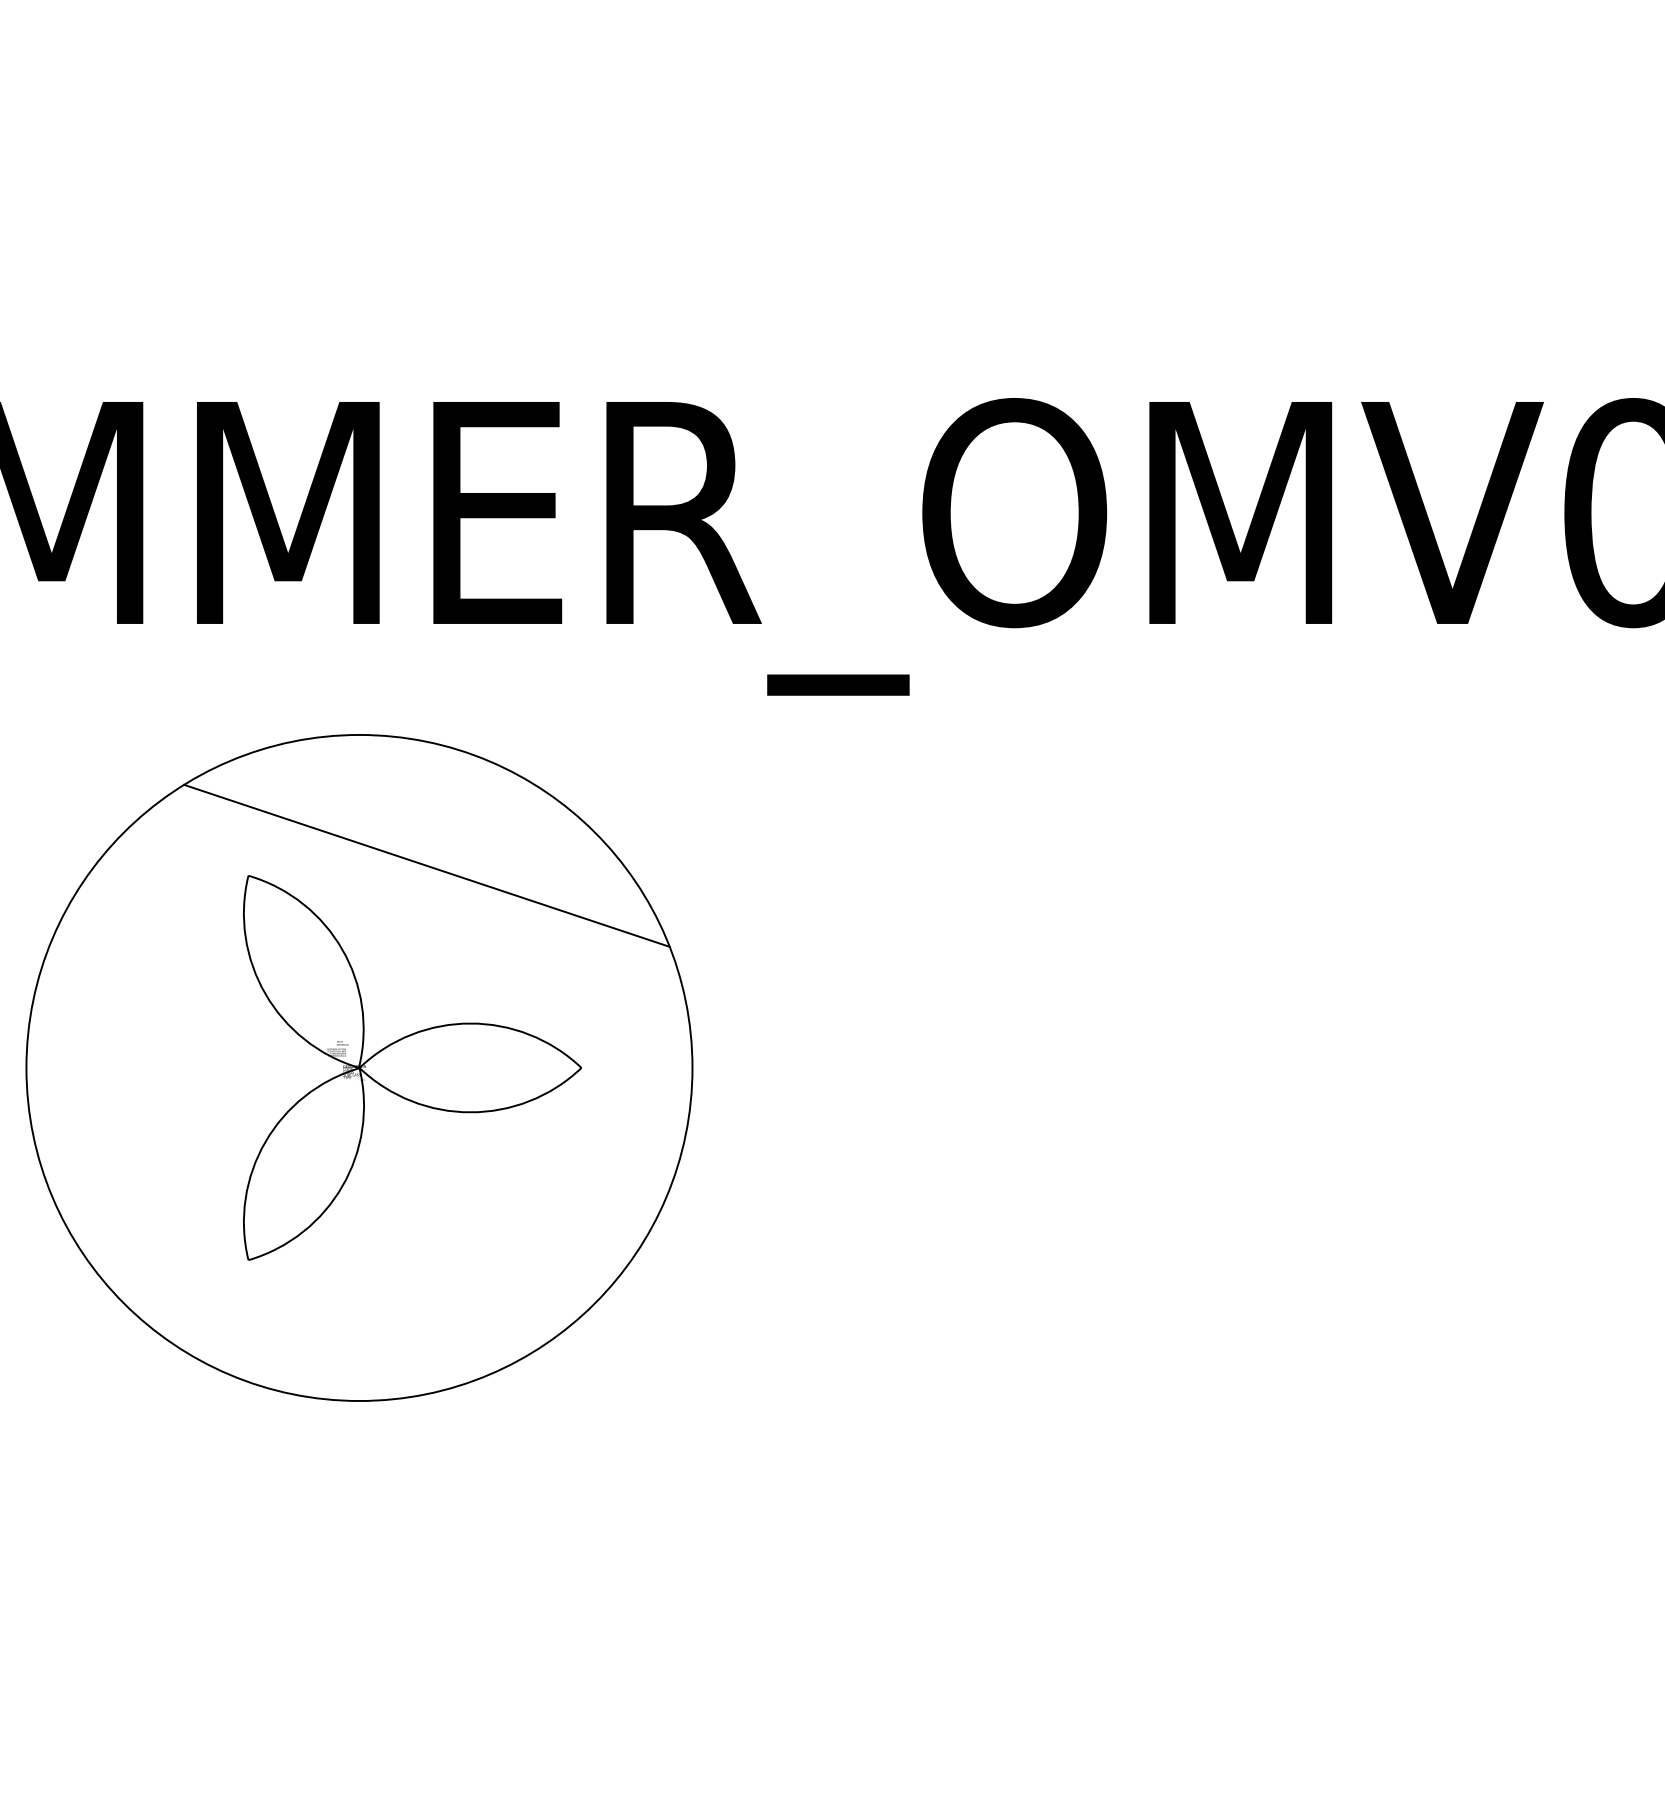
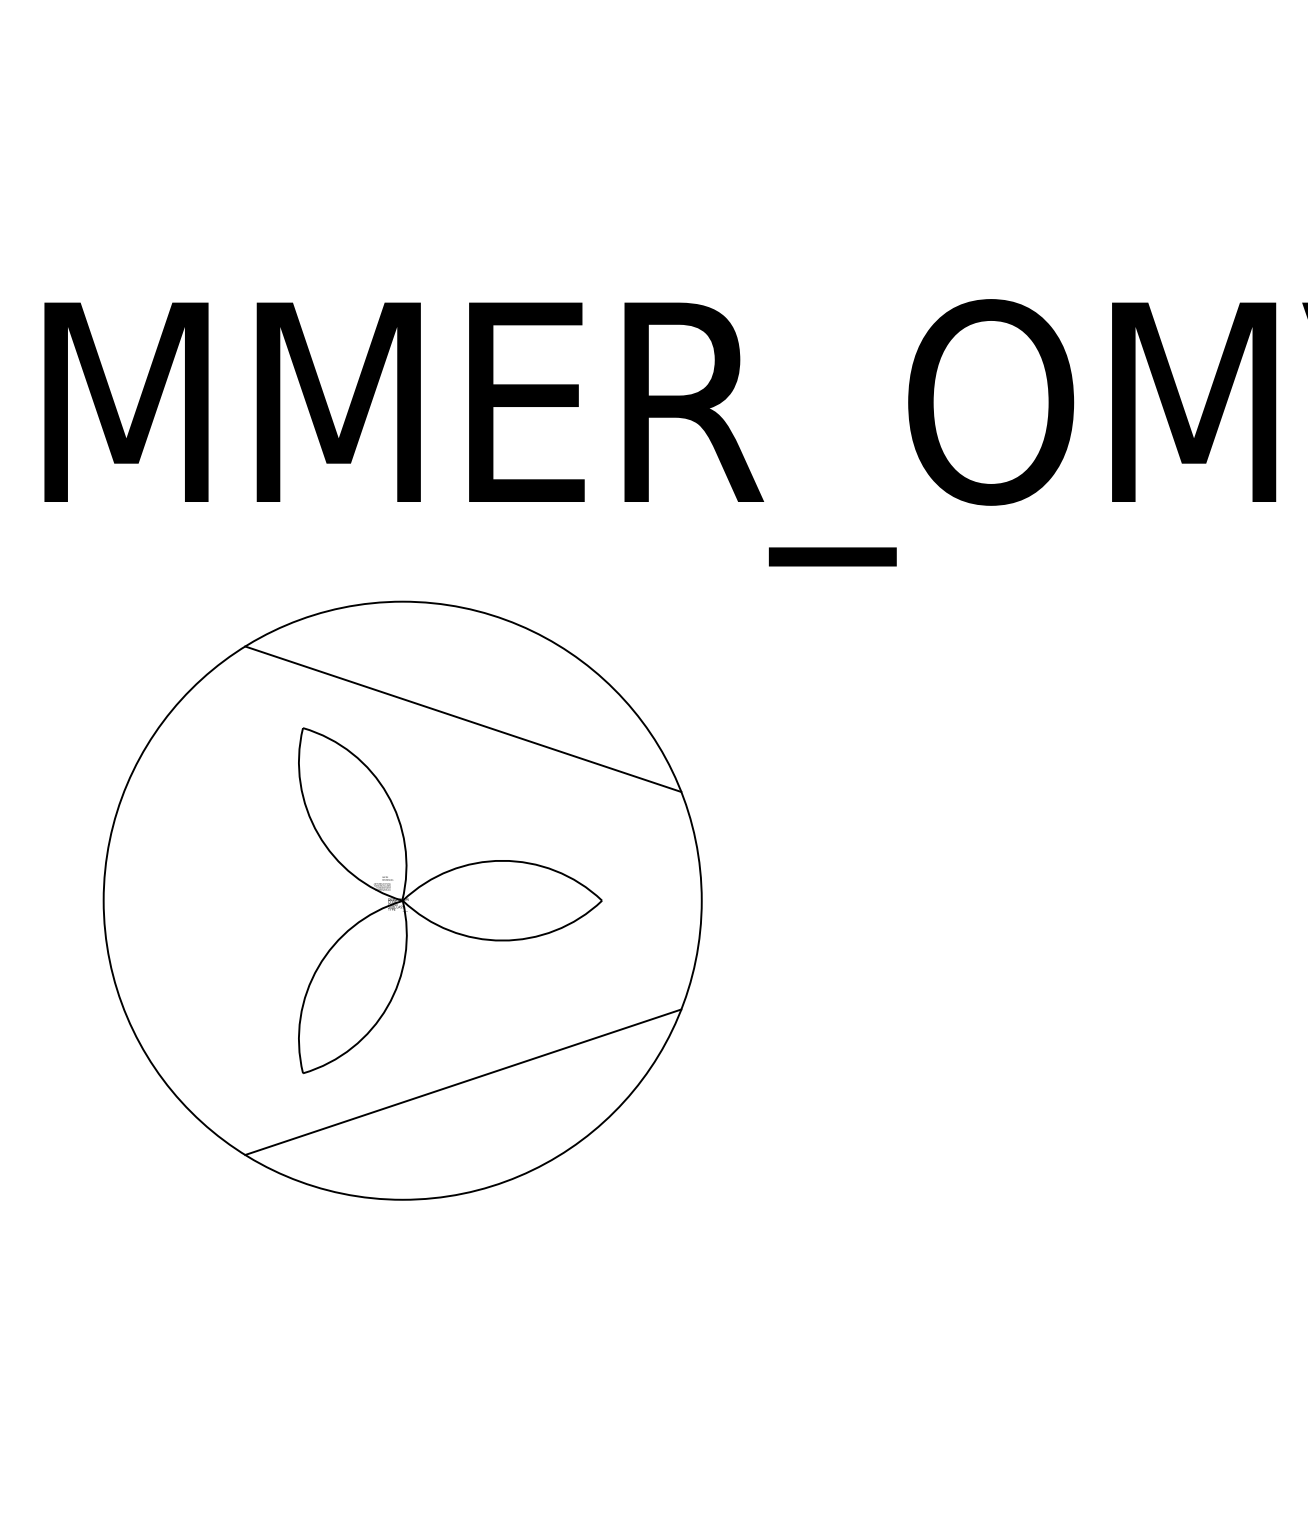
line: (426, 1270) -> (462, 1082), added

